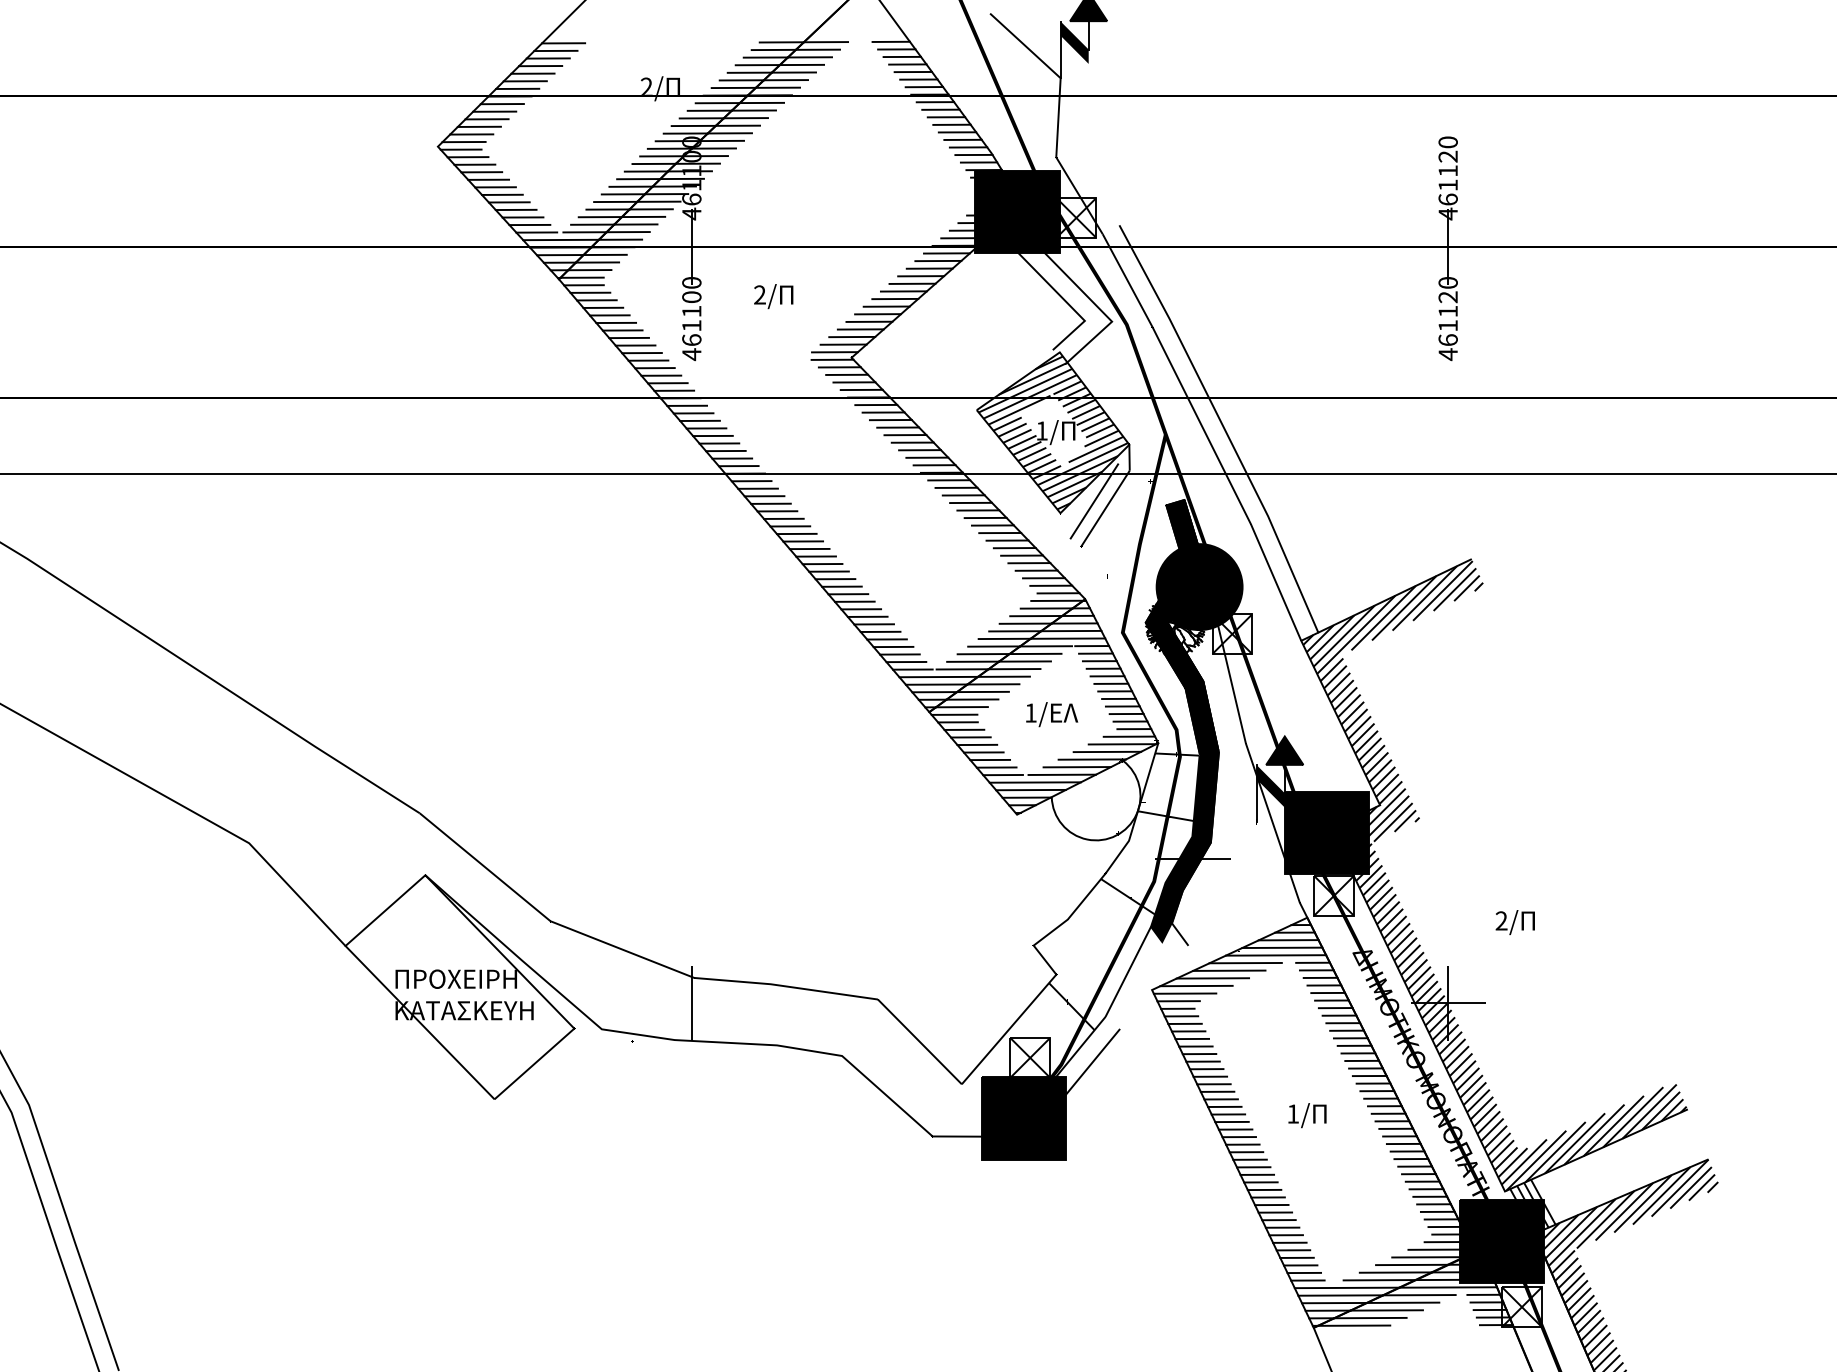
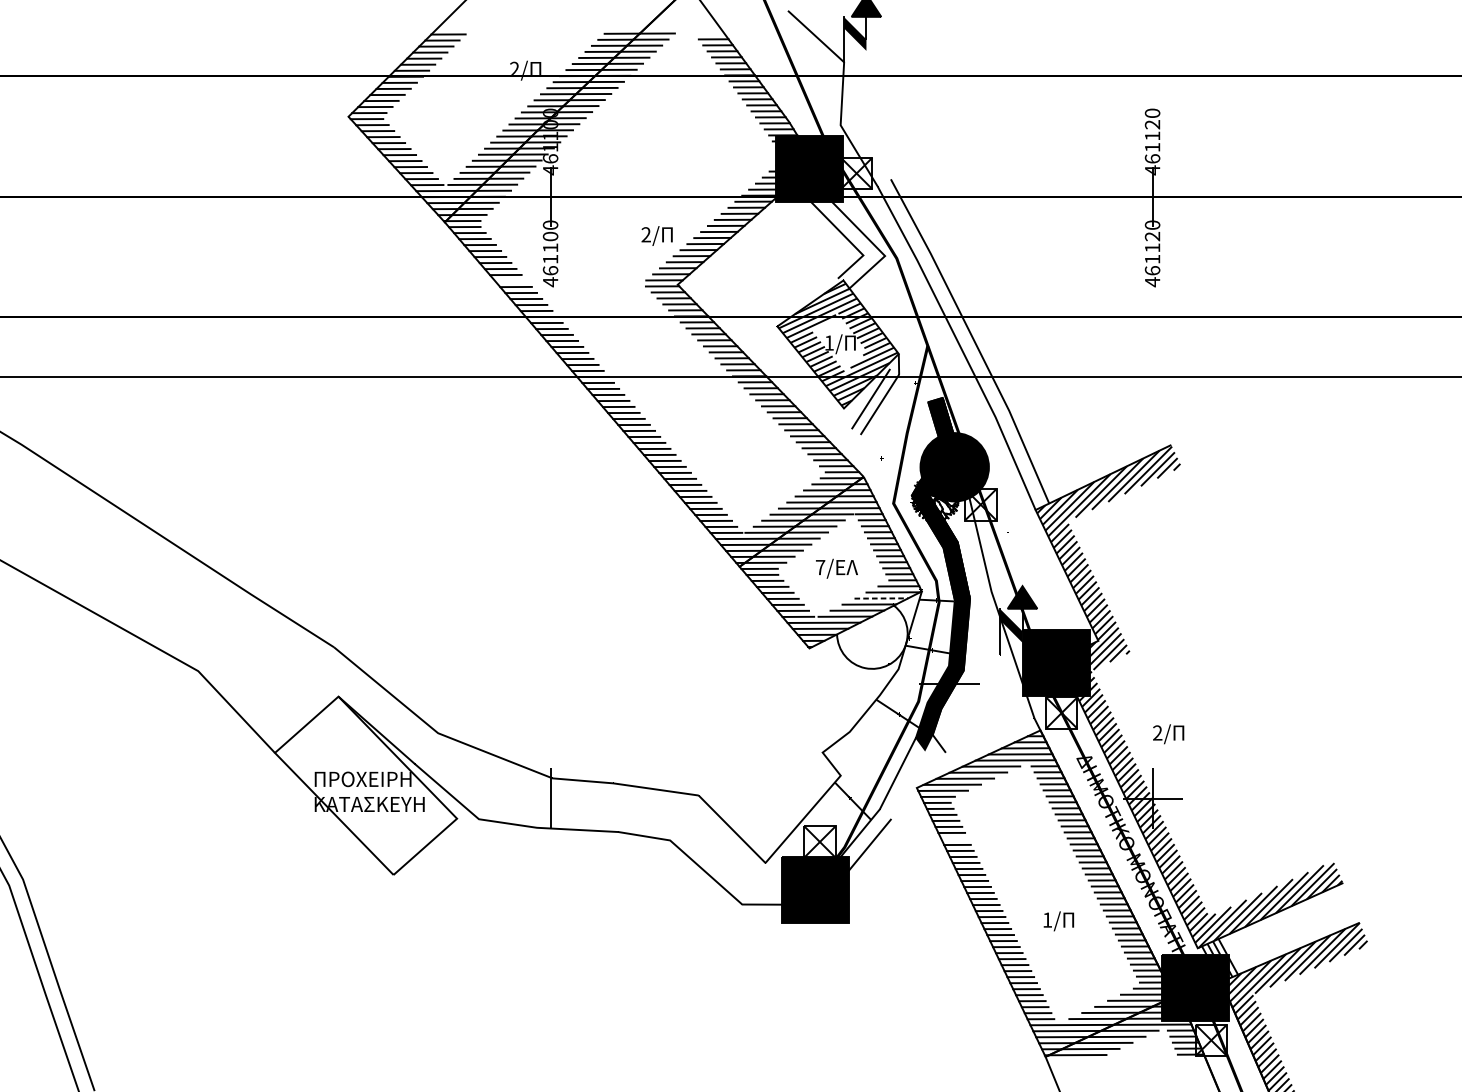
line: (890, 41) -> (708, 33), removed
text: (773, 296) -> (656, 235), moved
line: (641, 353) -> (510, 281), removed
text: (1030, 712) -> (820, 567), 1/ -> 7/
line: (1107, 751) -> (881, 598), solid -> dashed
text: (1514, 922) -> (1167, 734), moved
line: (1199, 1054) -> (954, 839), removed
text: (1307, 1115) -> (1058, 921), moved

